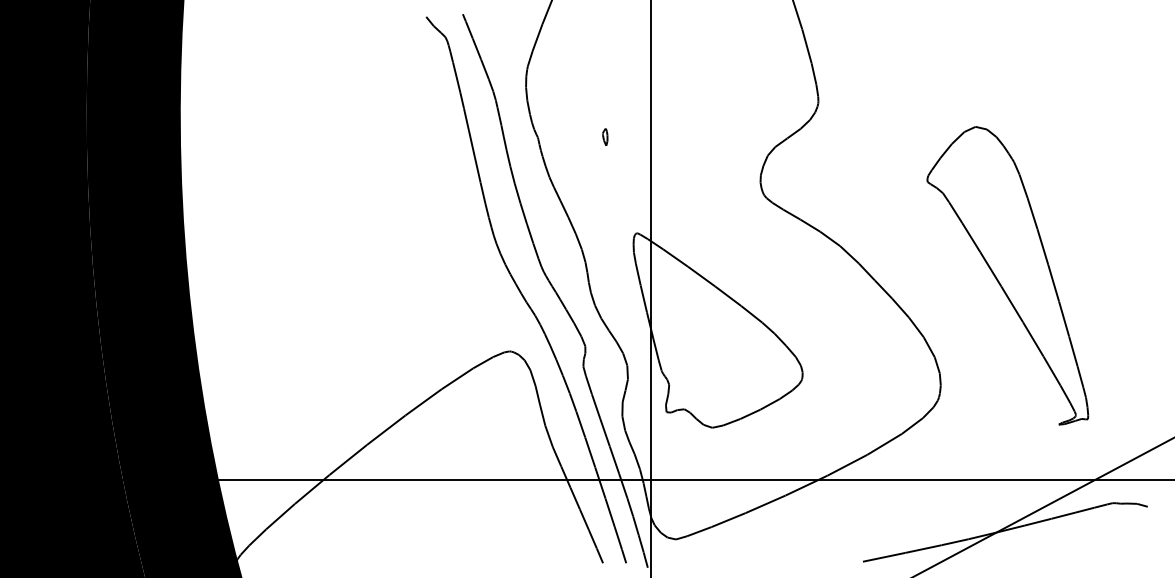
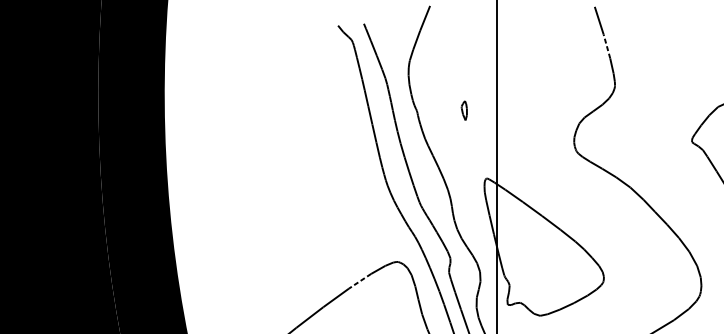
line: (806, 46) -> (606, 46), solid -> dashed
part: (605, 136) -> (464, 110), size x1.6
line: (457, 378) -> (360, 281), solid -> dashed

